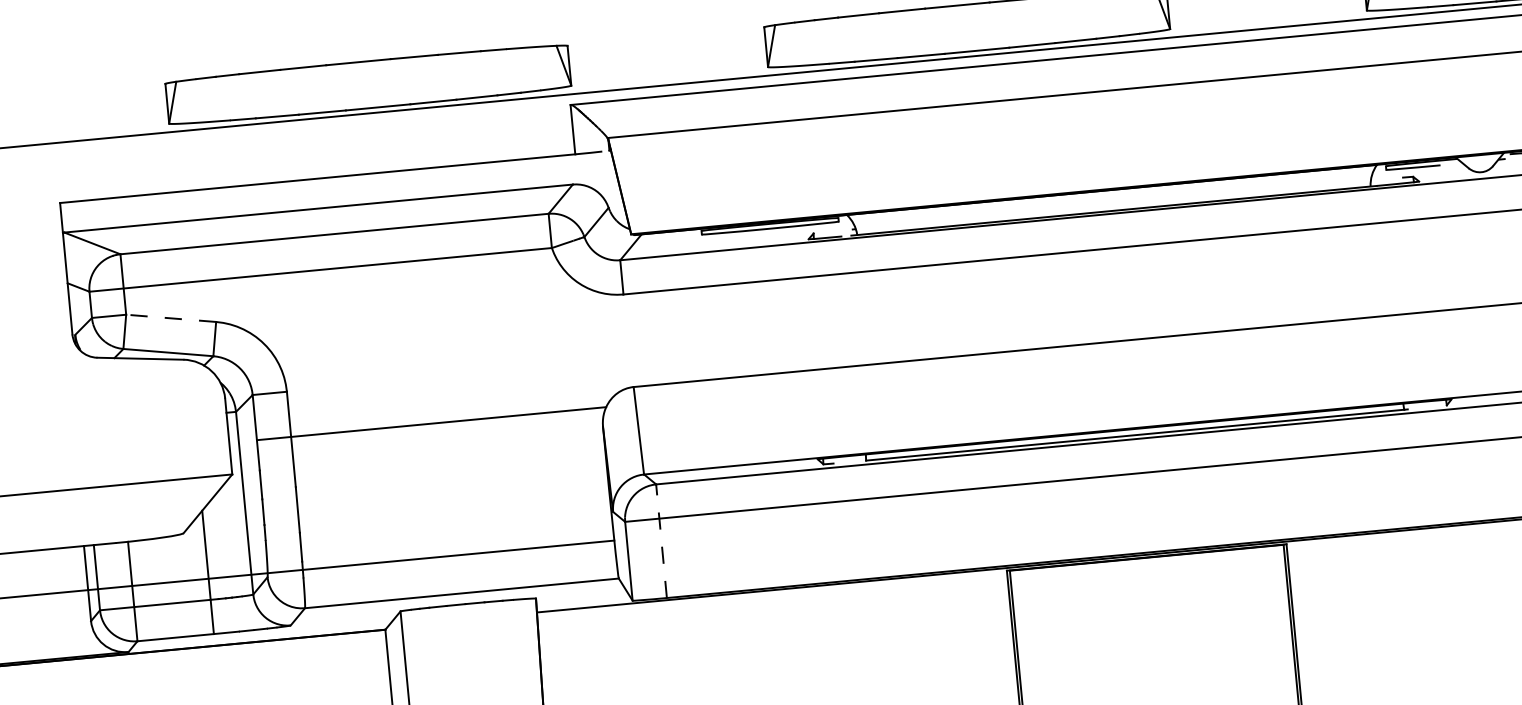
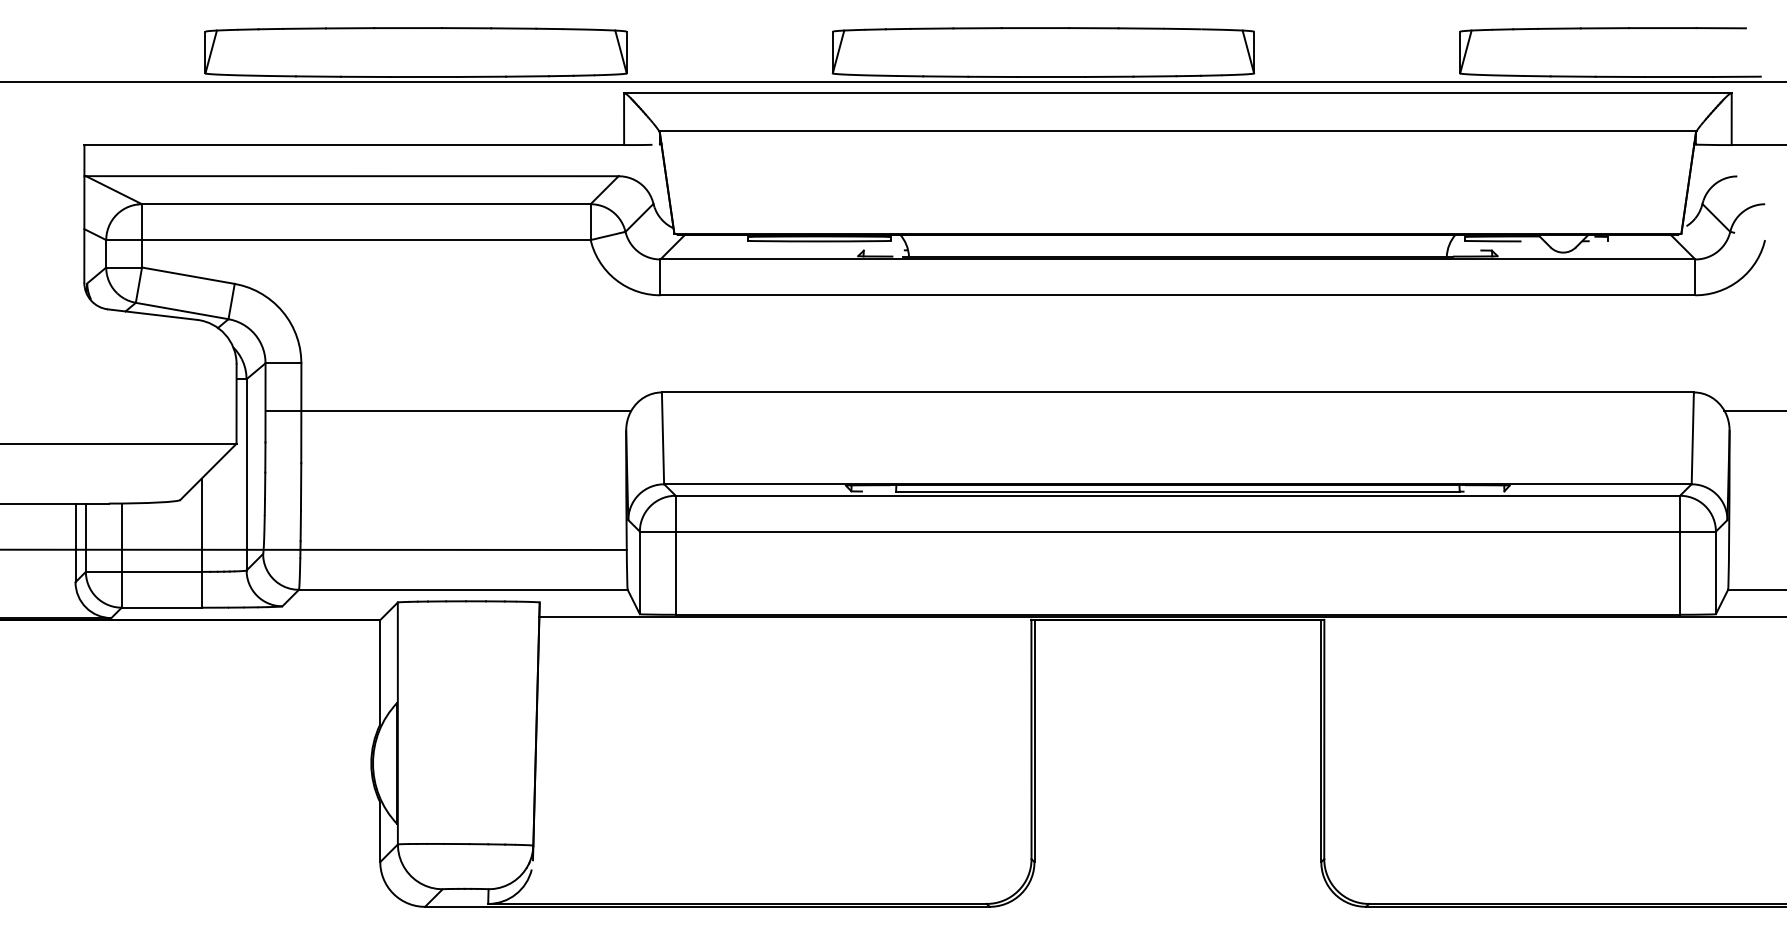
line: (170, 318) -> (187, 275), dashed -> solid
line: (661, 541) -> (675, 555), dashed -> solid

